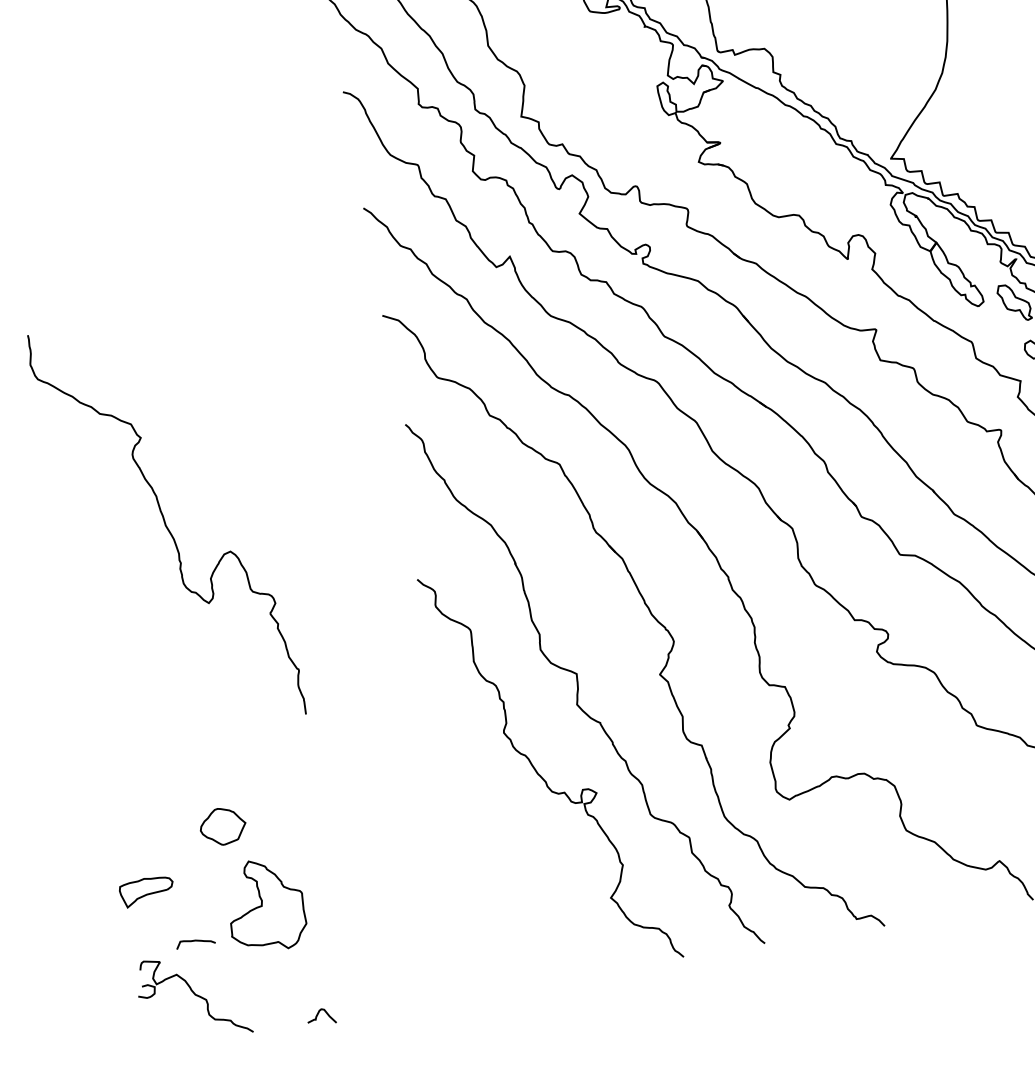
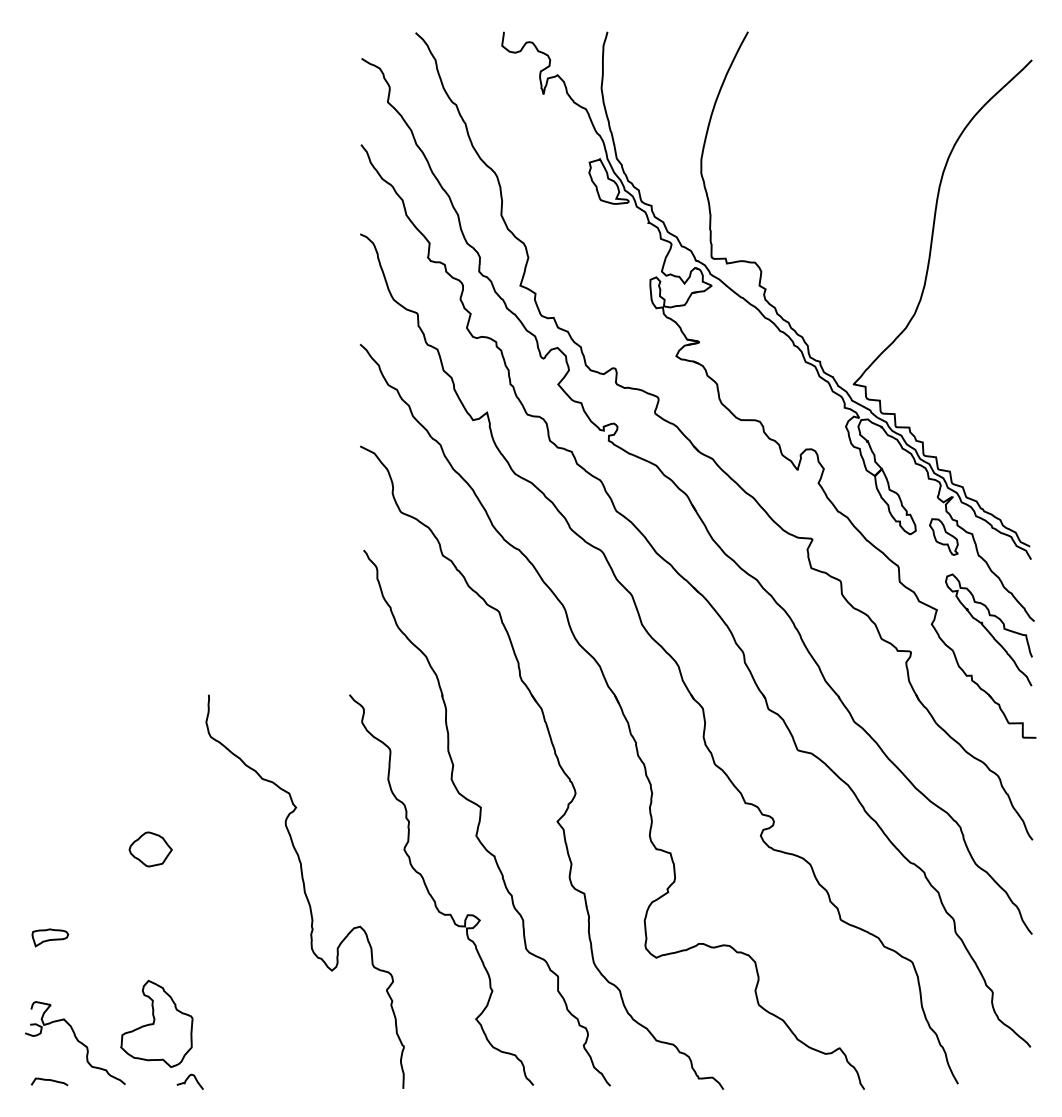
curve: (165, 524) -> (304, 891), moved
part: (222, 826) -> (150, 849), moved
part: (147, 890) -> (50, 937), size x0.71
part: (264, 904) -> (156, 1023), moved
curve: (195, 941) -> (49, 1080), moved

